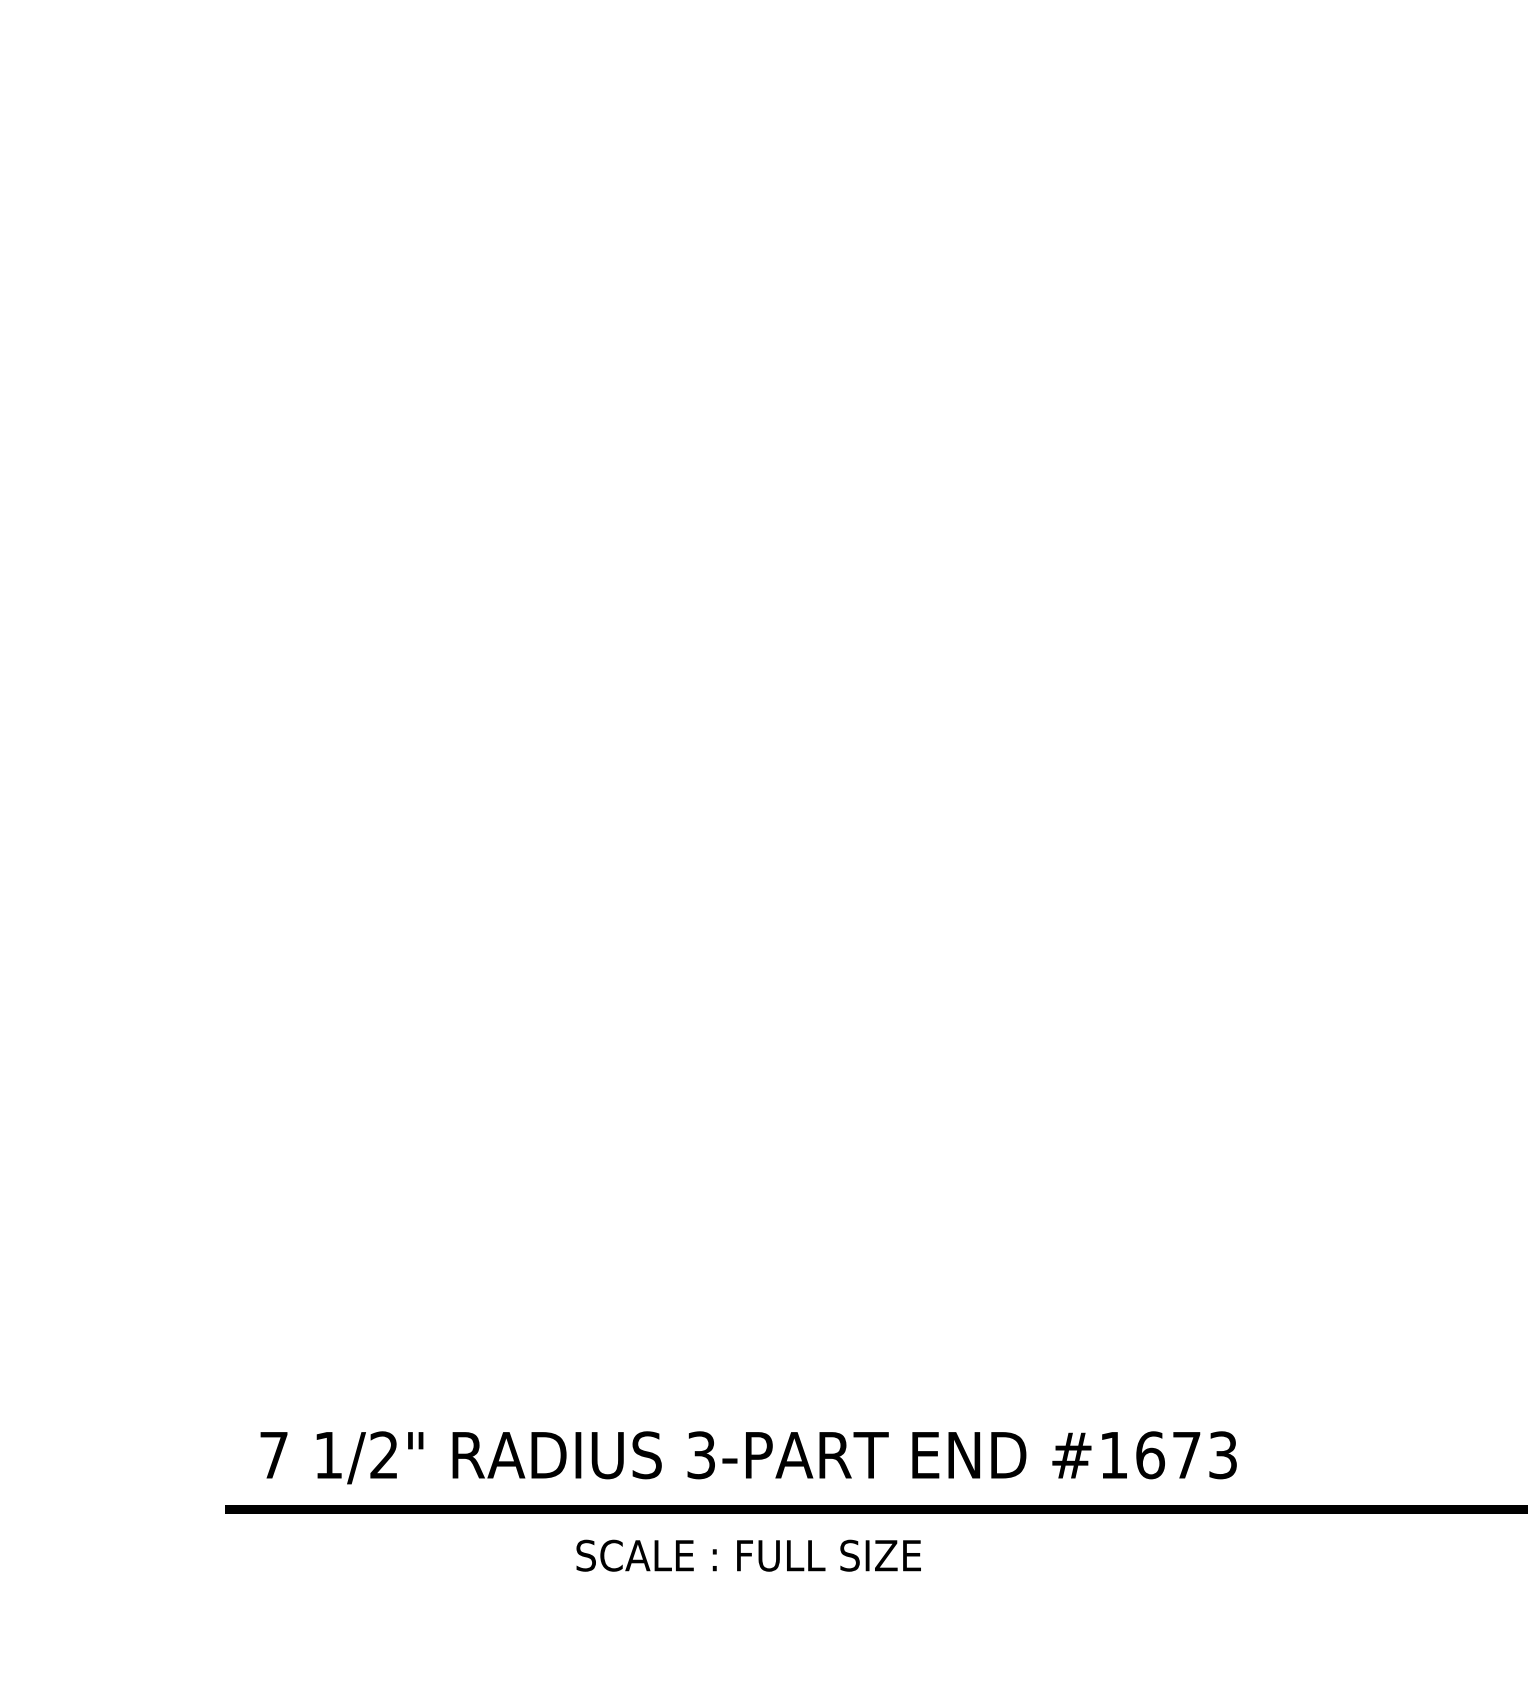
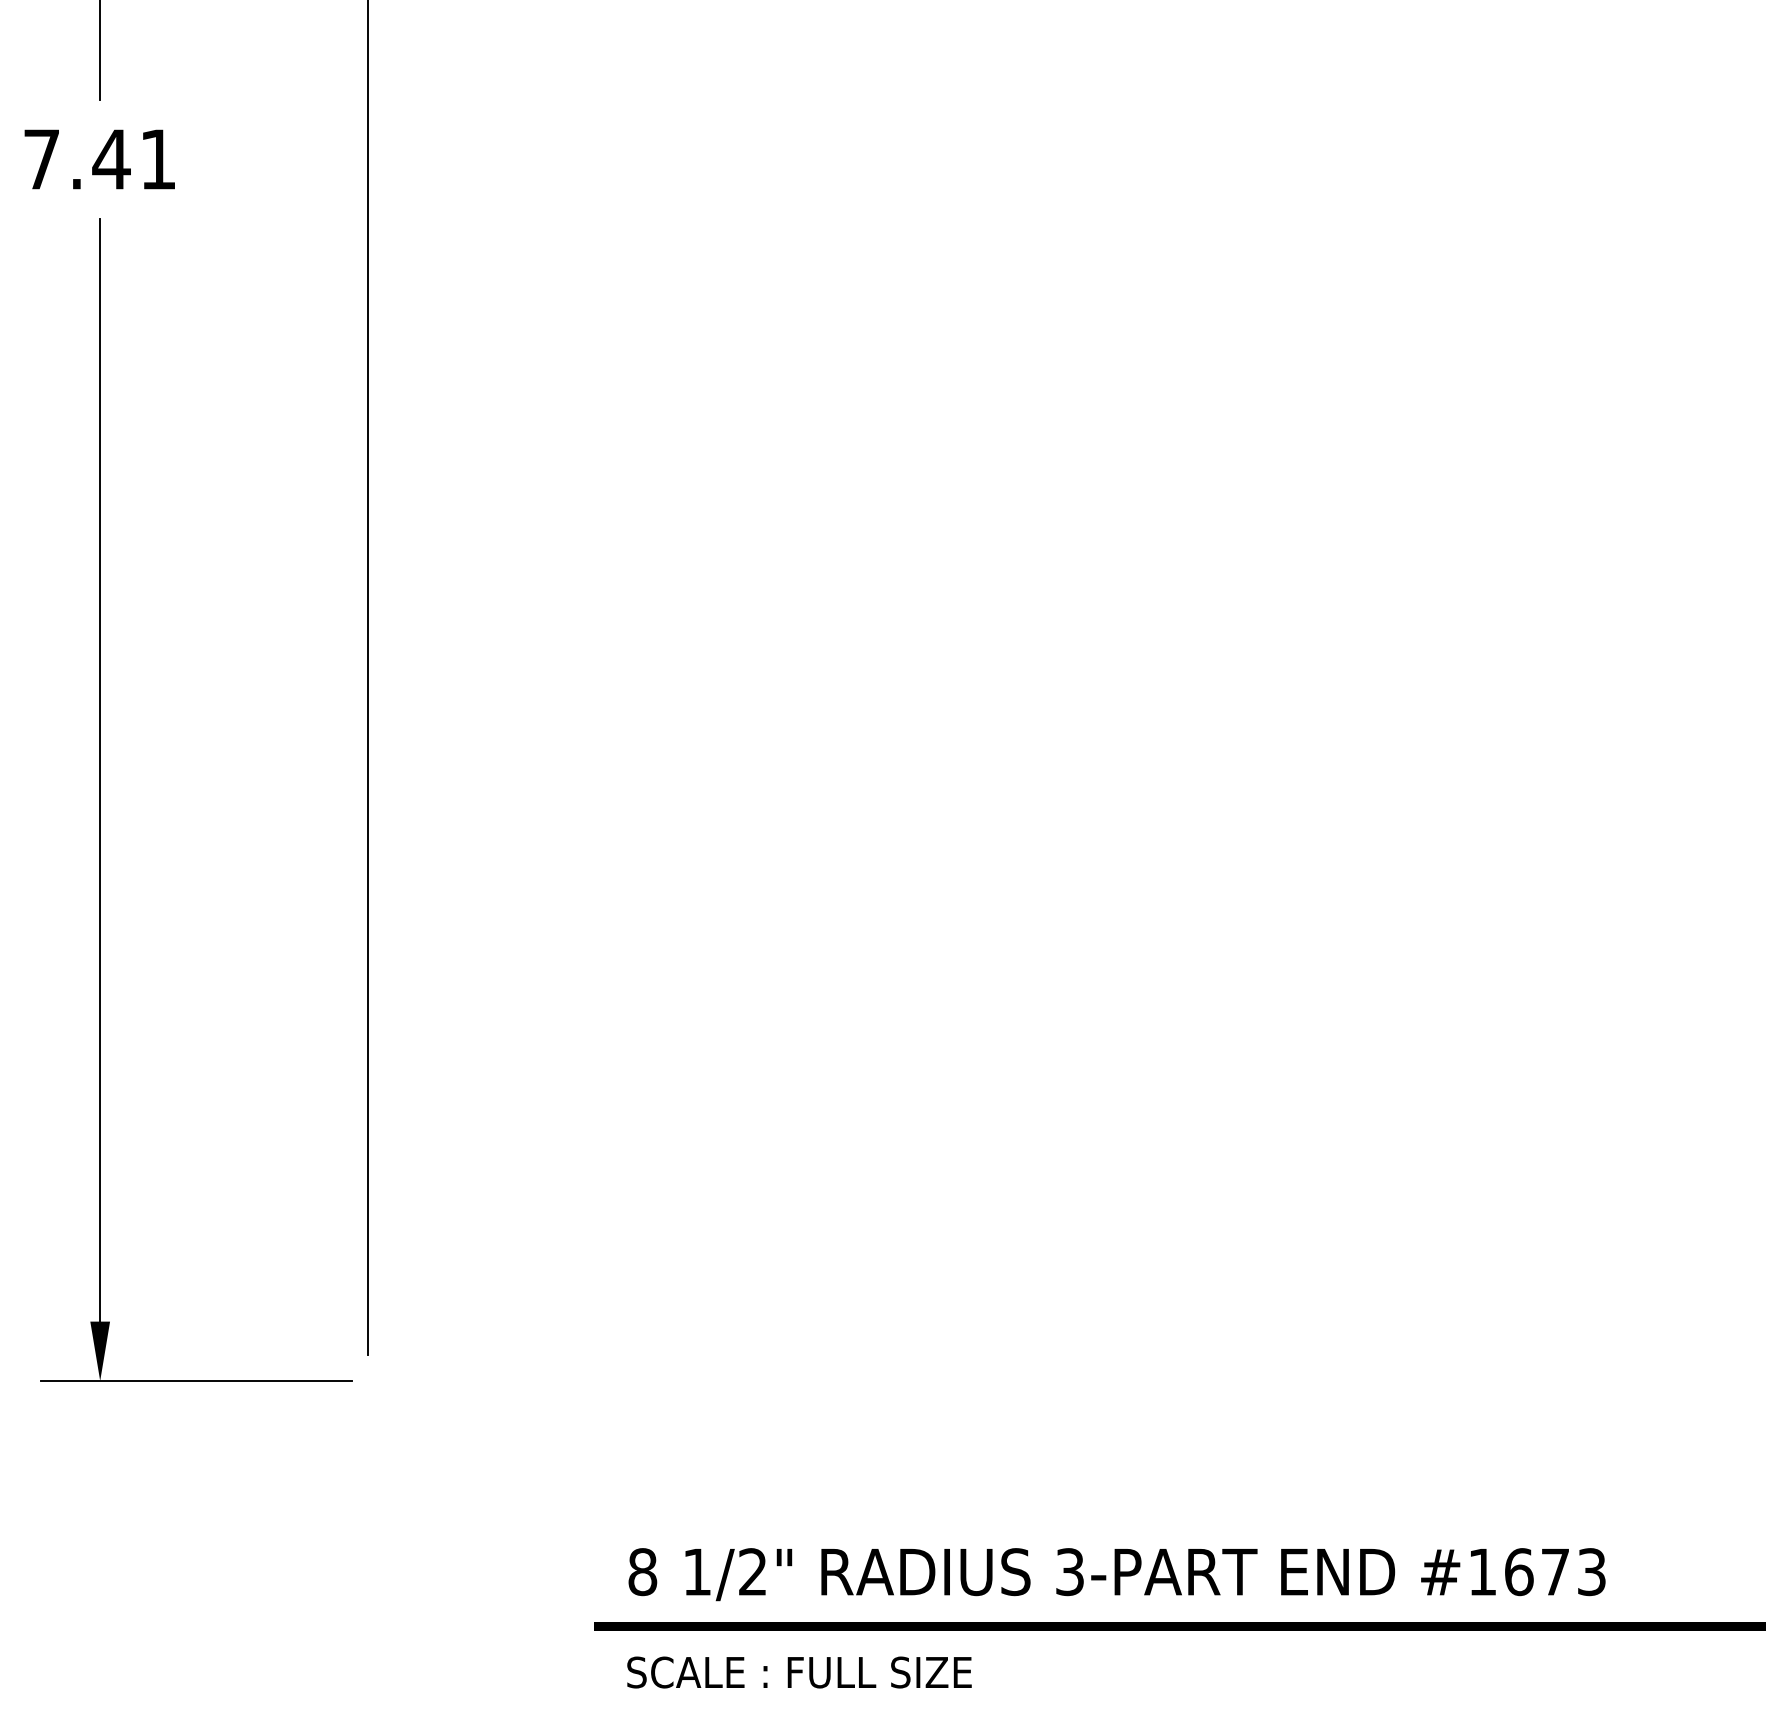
text: (273, 1455) -> (642, 1572), 7 -> 8
text: (748, 1555) -> (799, 1672), moved

